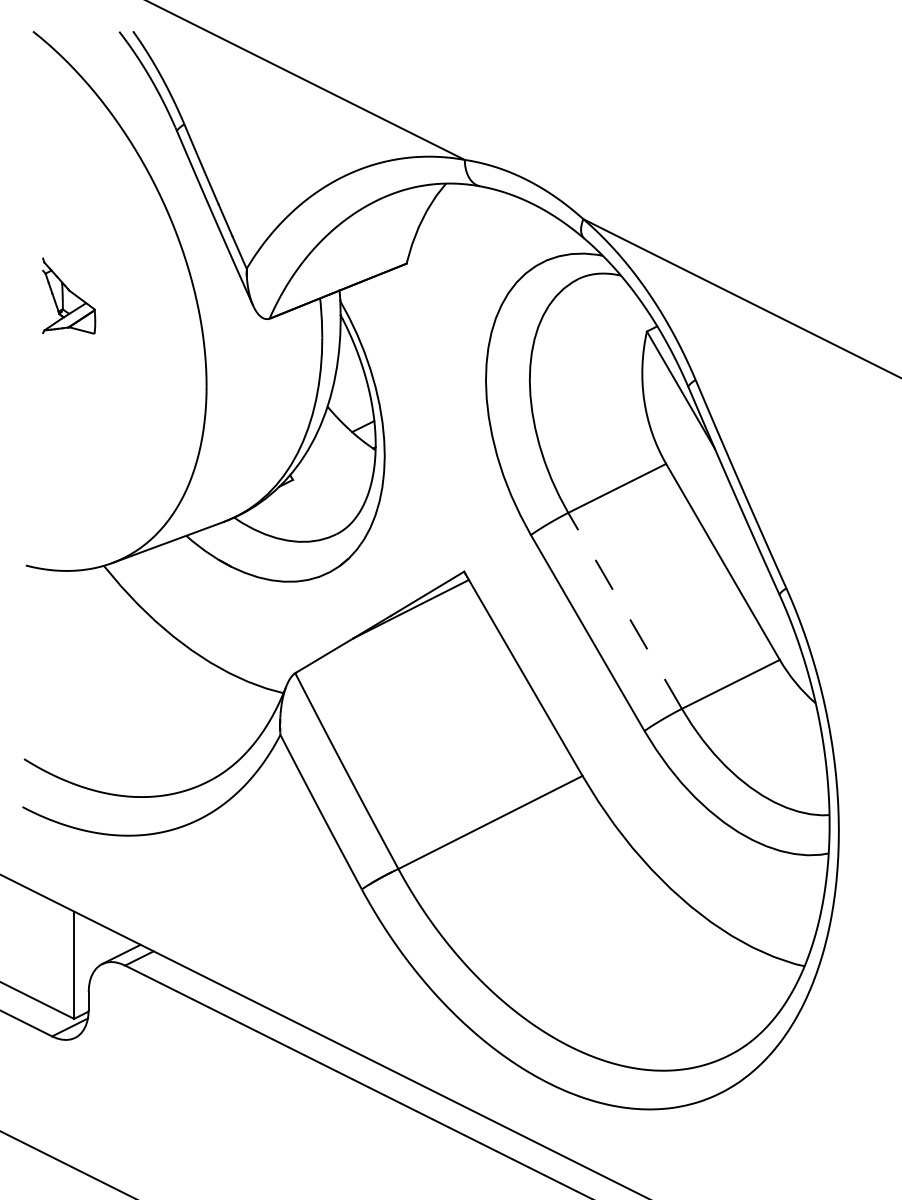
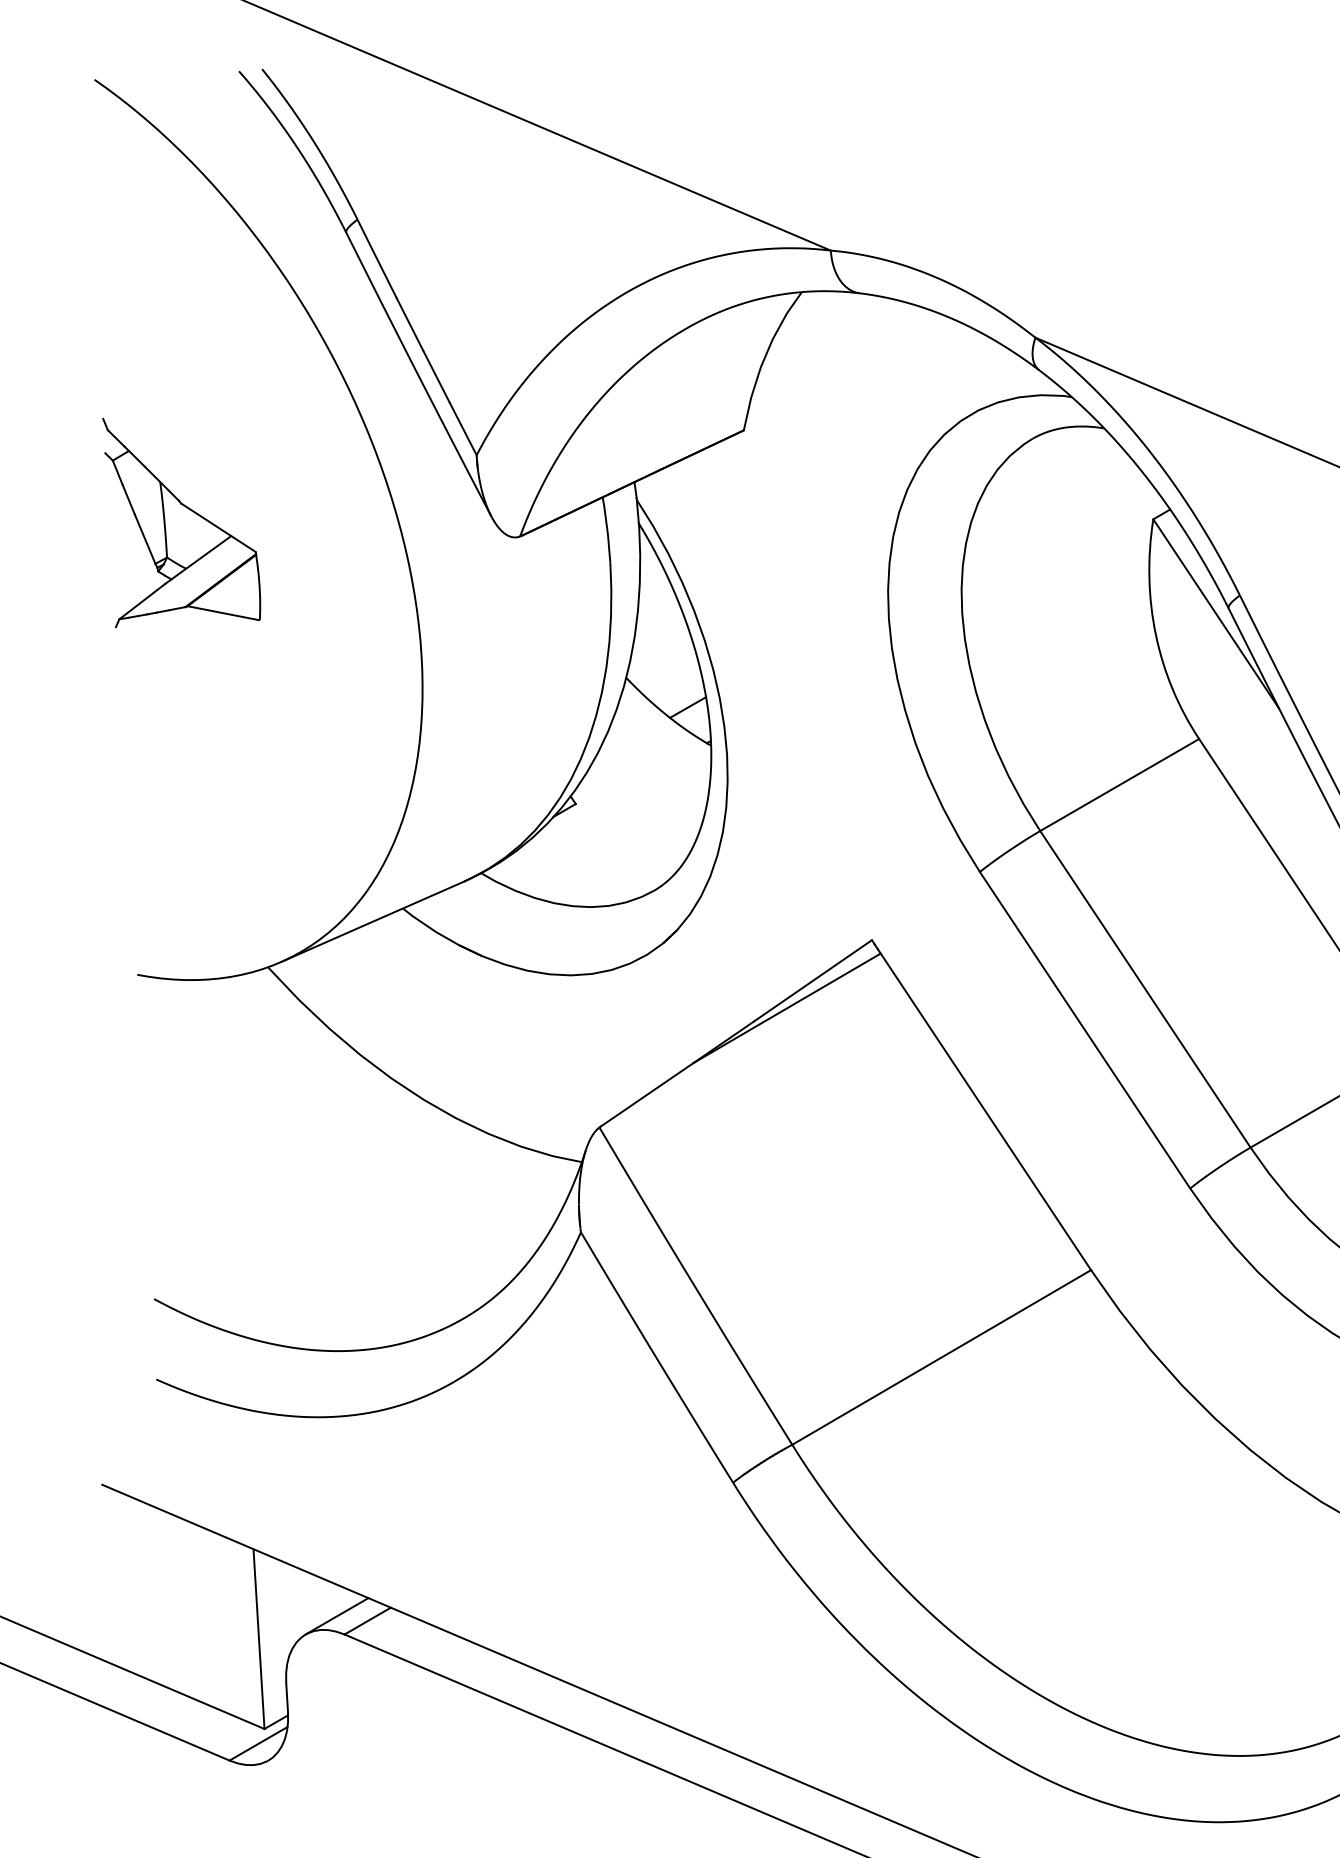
part: (68, 295) -> (181, 518), size x1.67
line: (624, 610) -> (1144, 988), dashed -> solid

